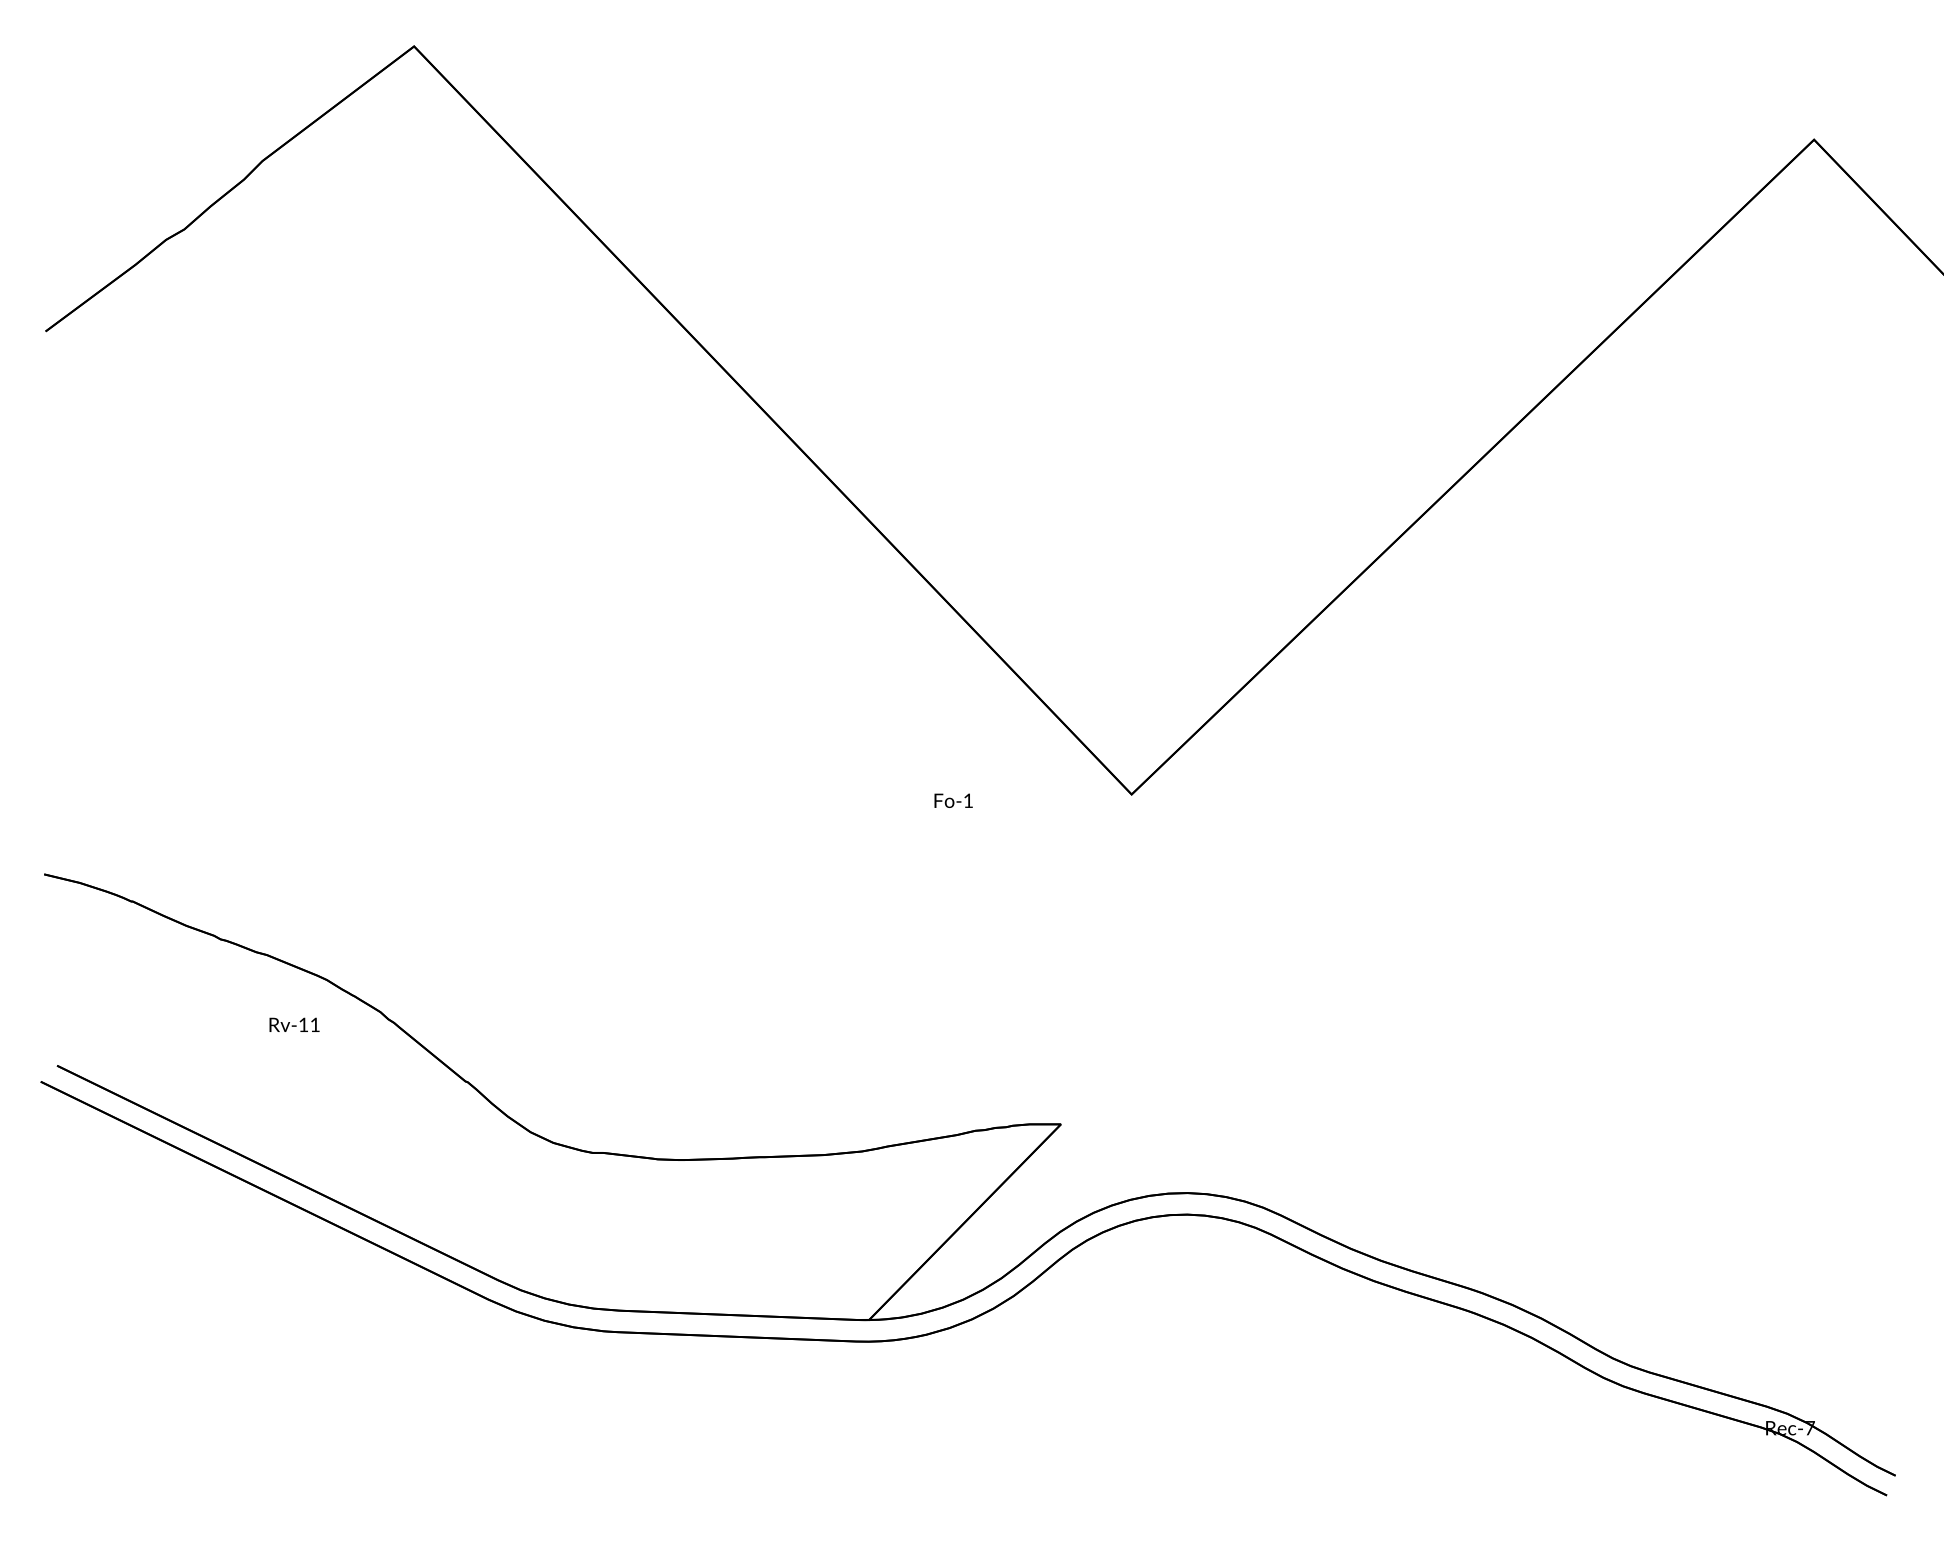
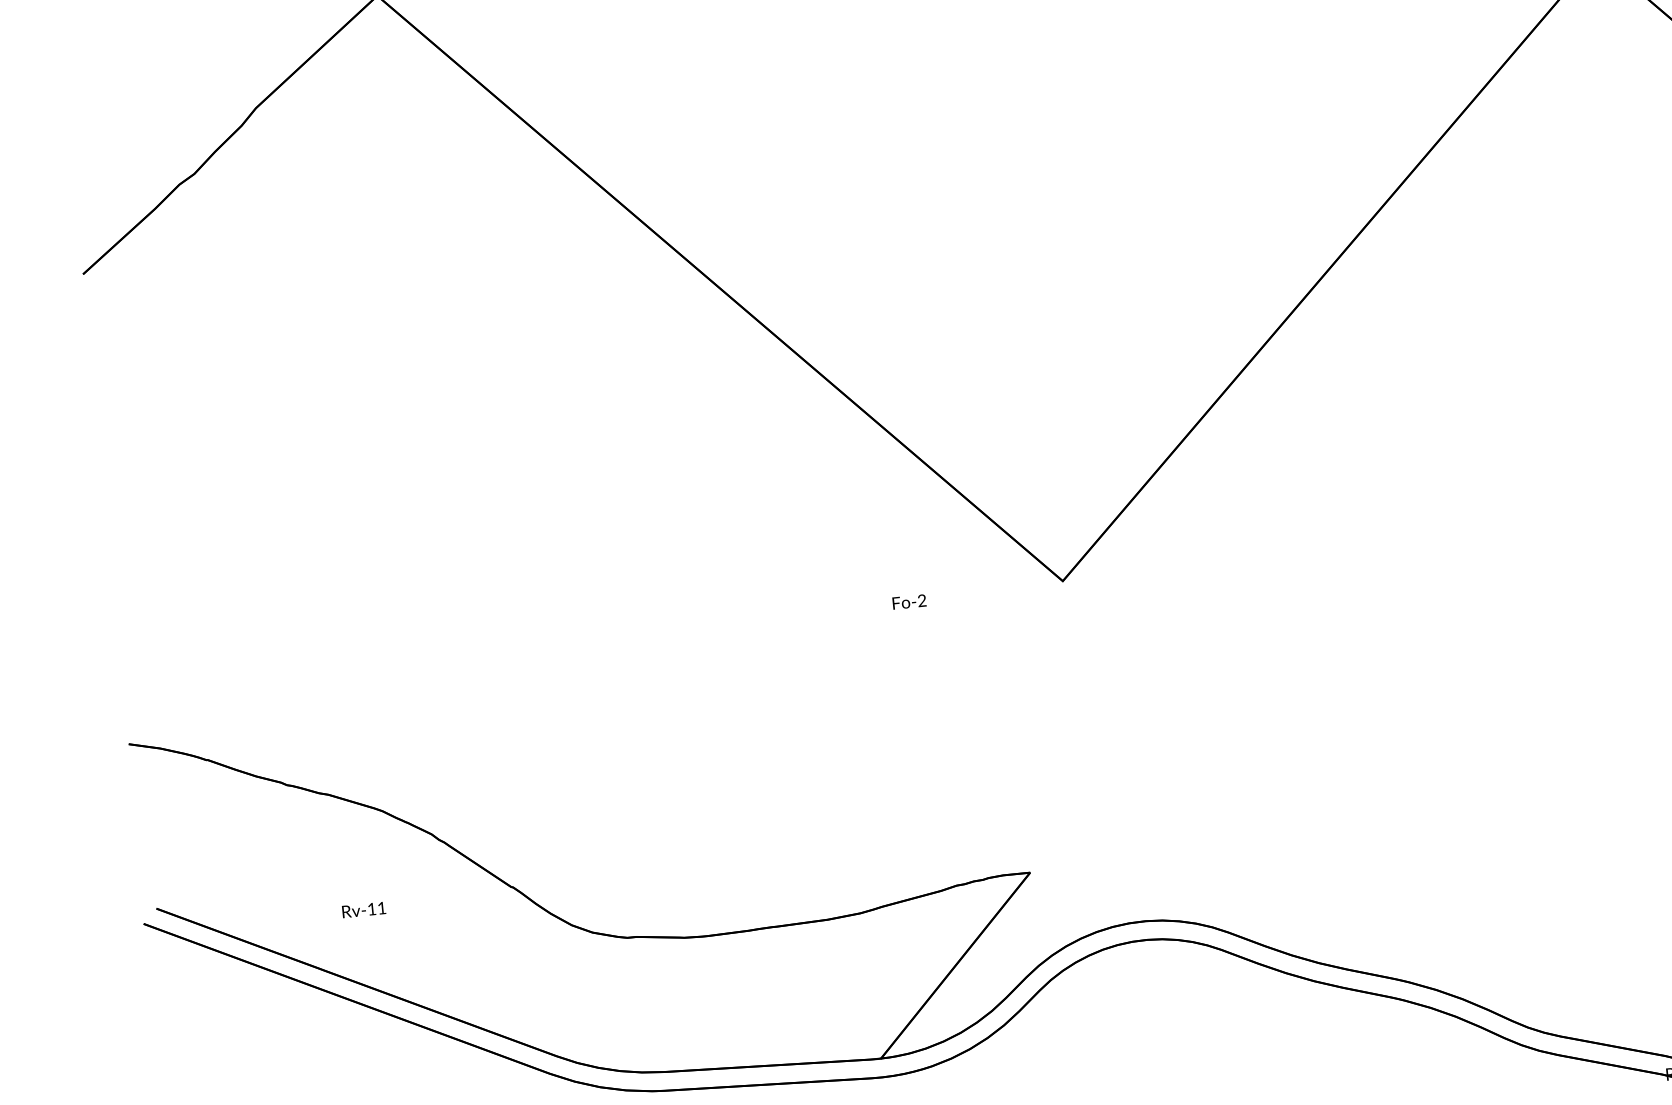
text: (968, 800) -> (922, 600), Fo-1 -> Fo-2
text: (294, 1024) -> (364, 909), moved

